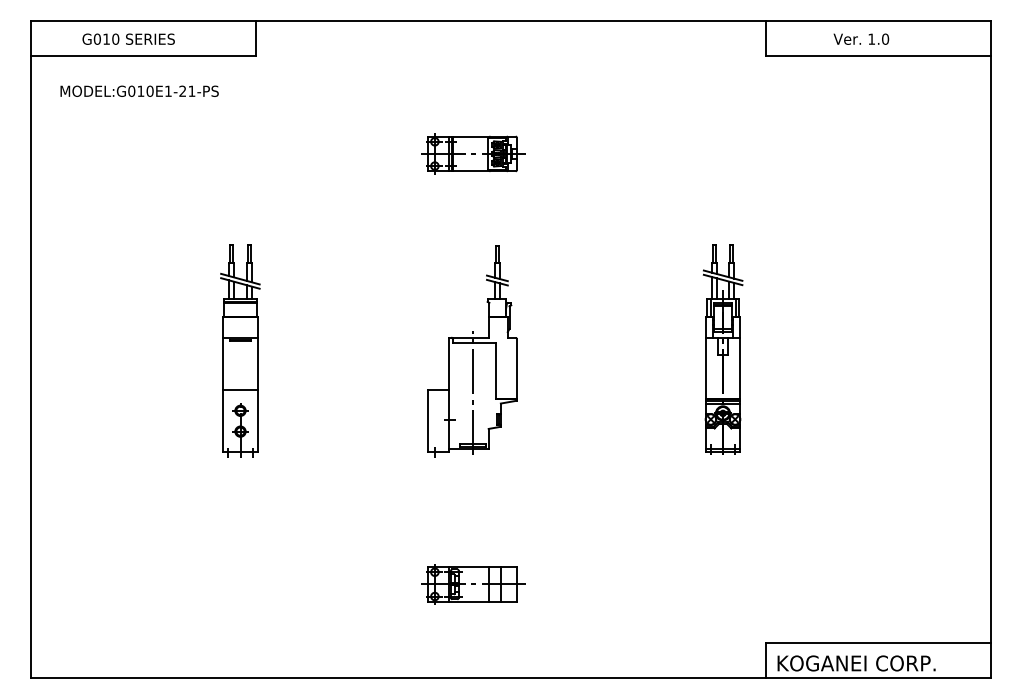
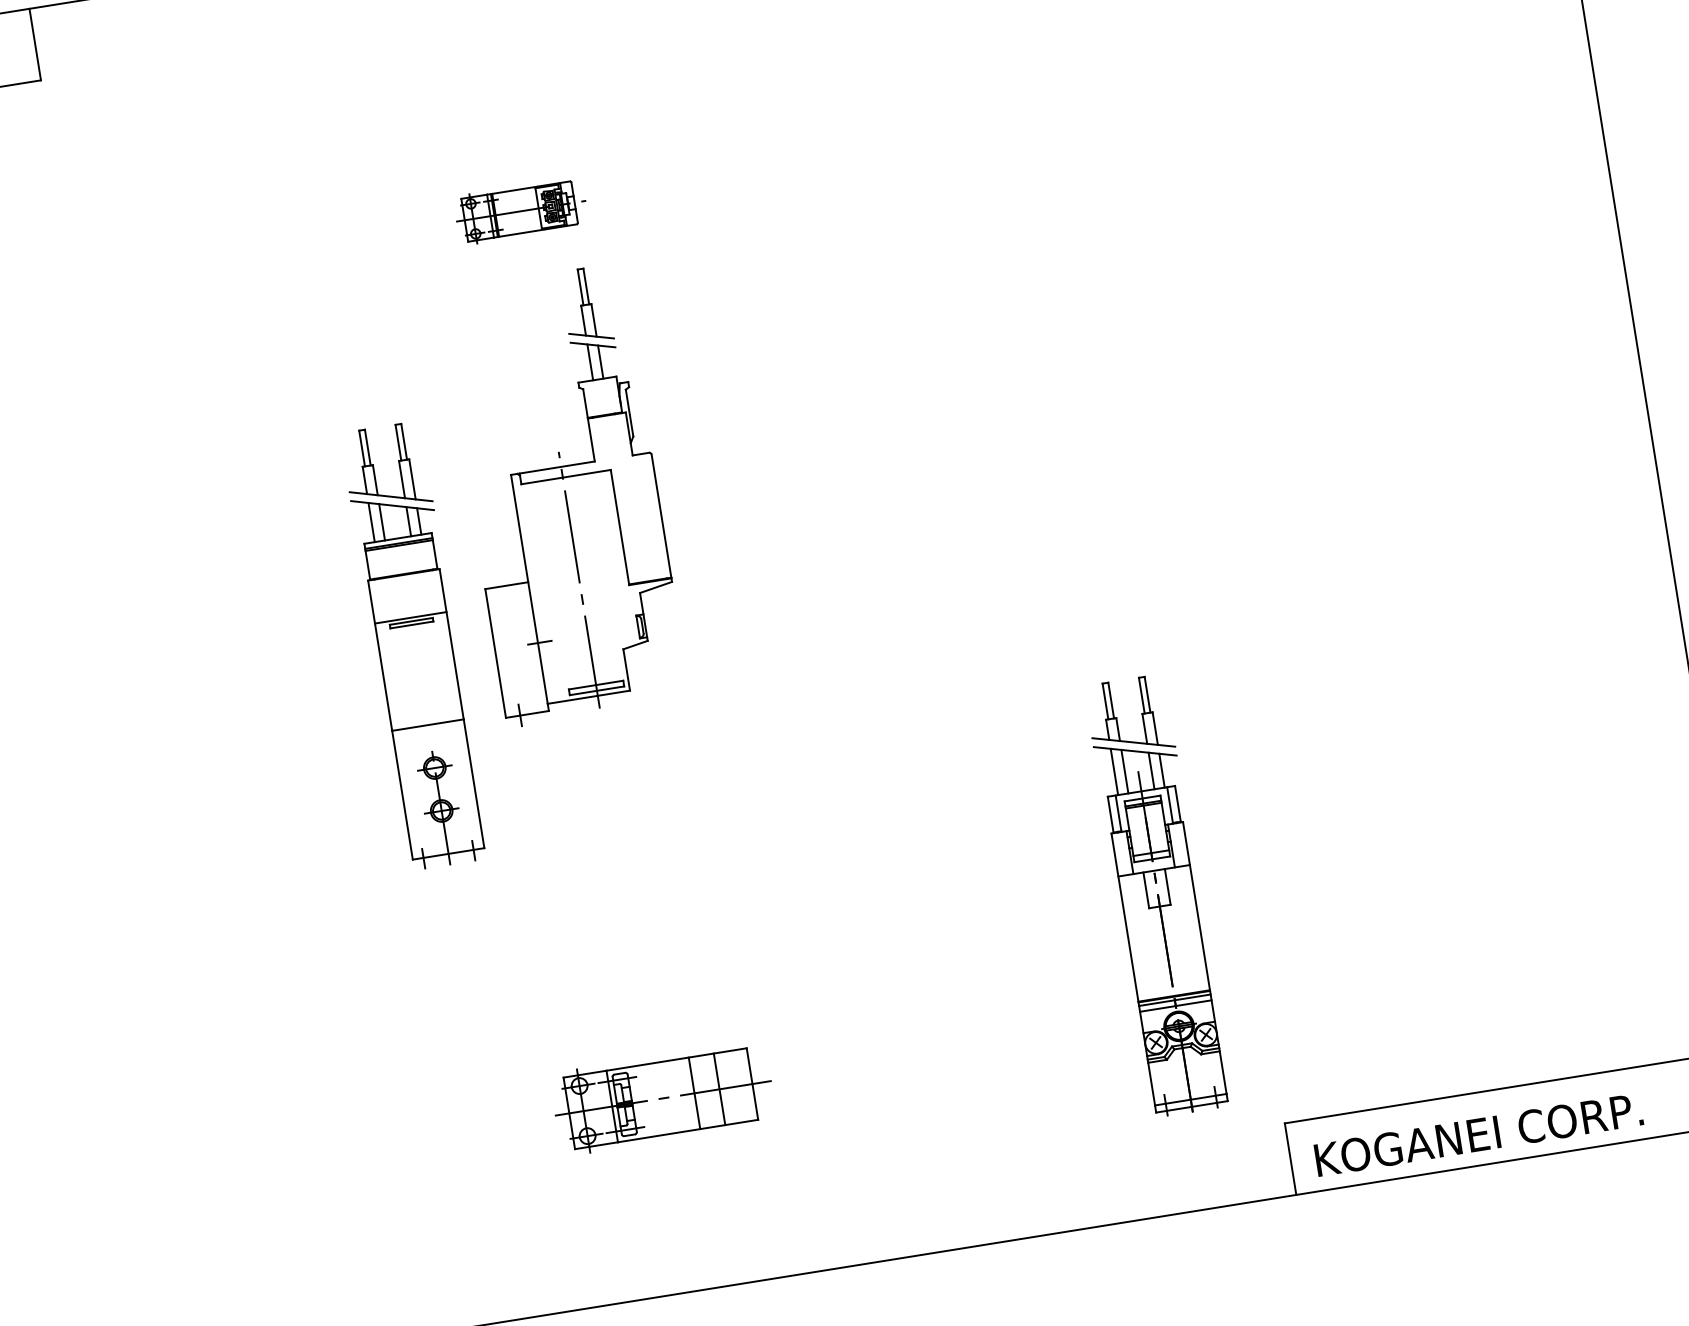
part: (473, 153) -> (520, 210), size x0.6
part: (722, 349) -> (1156, 894), moved
part: (240, 350) -> (414, 643), moved
part: (472, 351) -> (564, 495), moved

